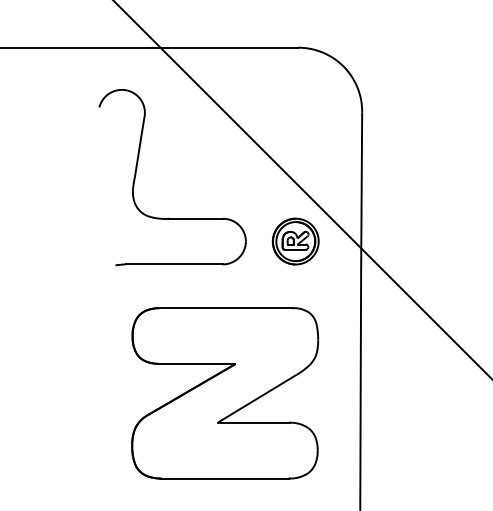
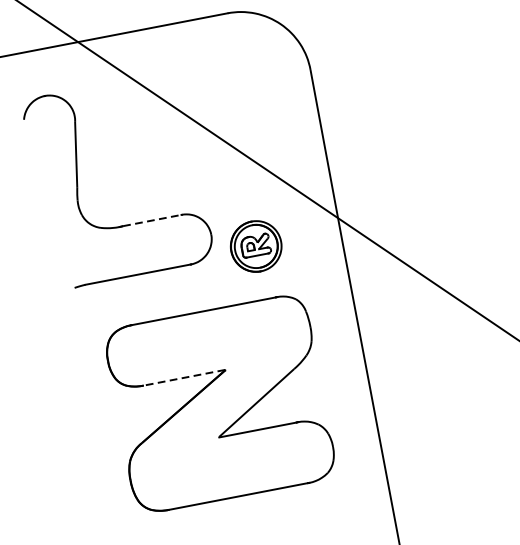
line: (196, 218) -> (152, 220), solid -> dashed
part: (295, 241) -> (255, 246), moved
line: (197, 363) -> (184, 377), solid -> dashed

